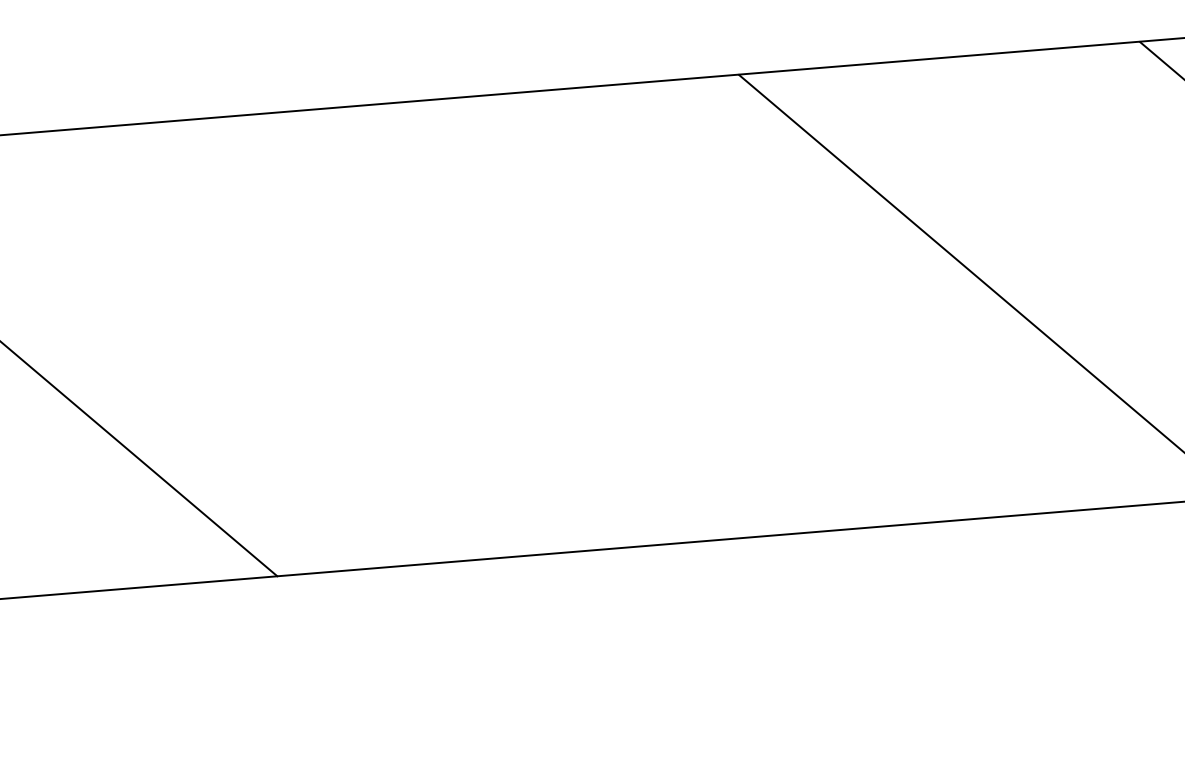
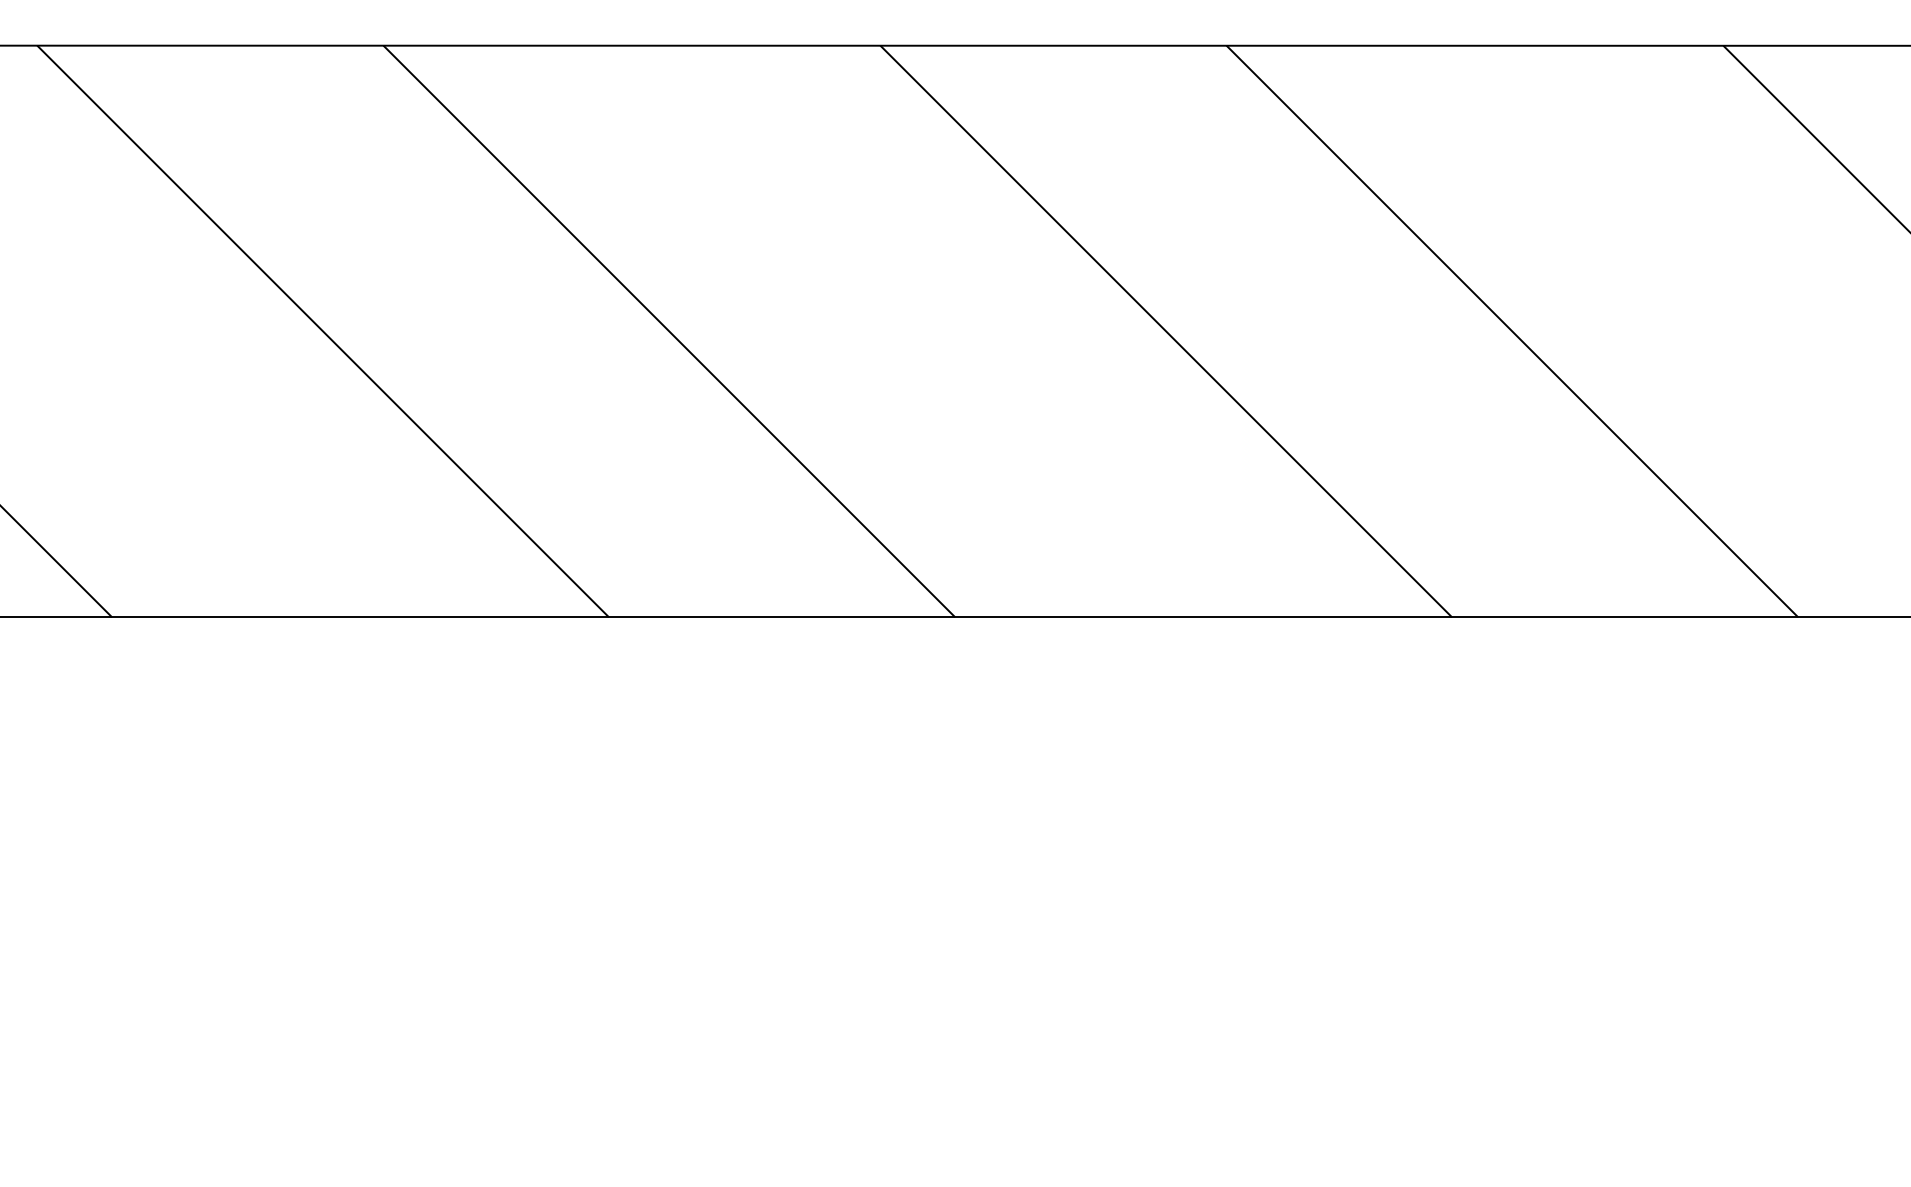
line: (708, 309) -> (1166, 331), added
line: (307, 342) -> (669, 331), added

